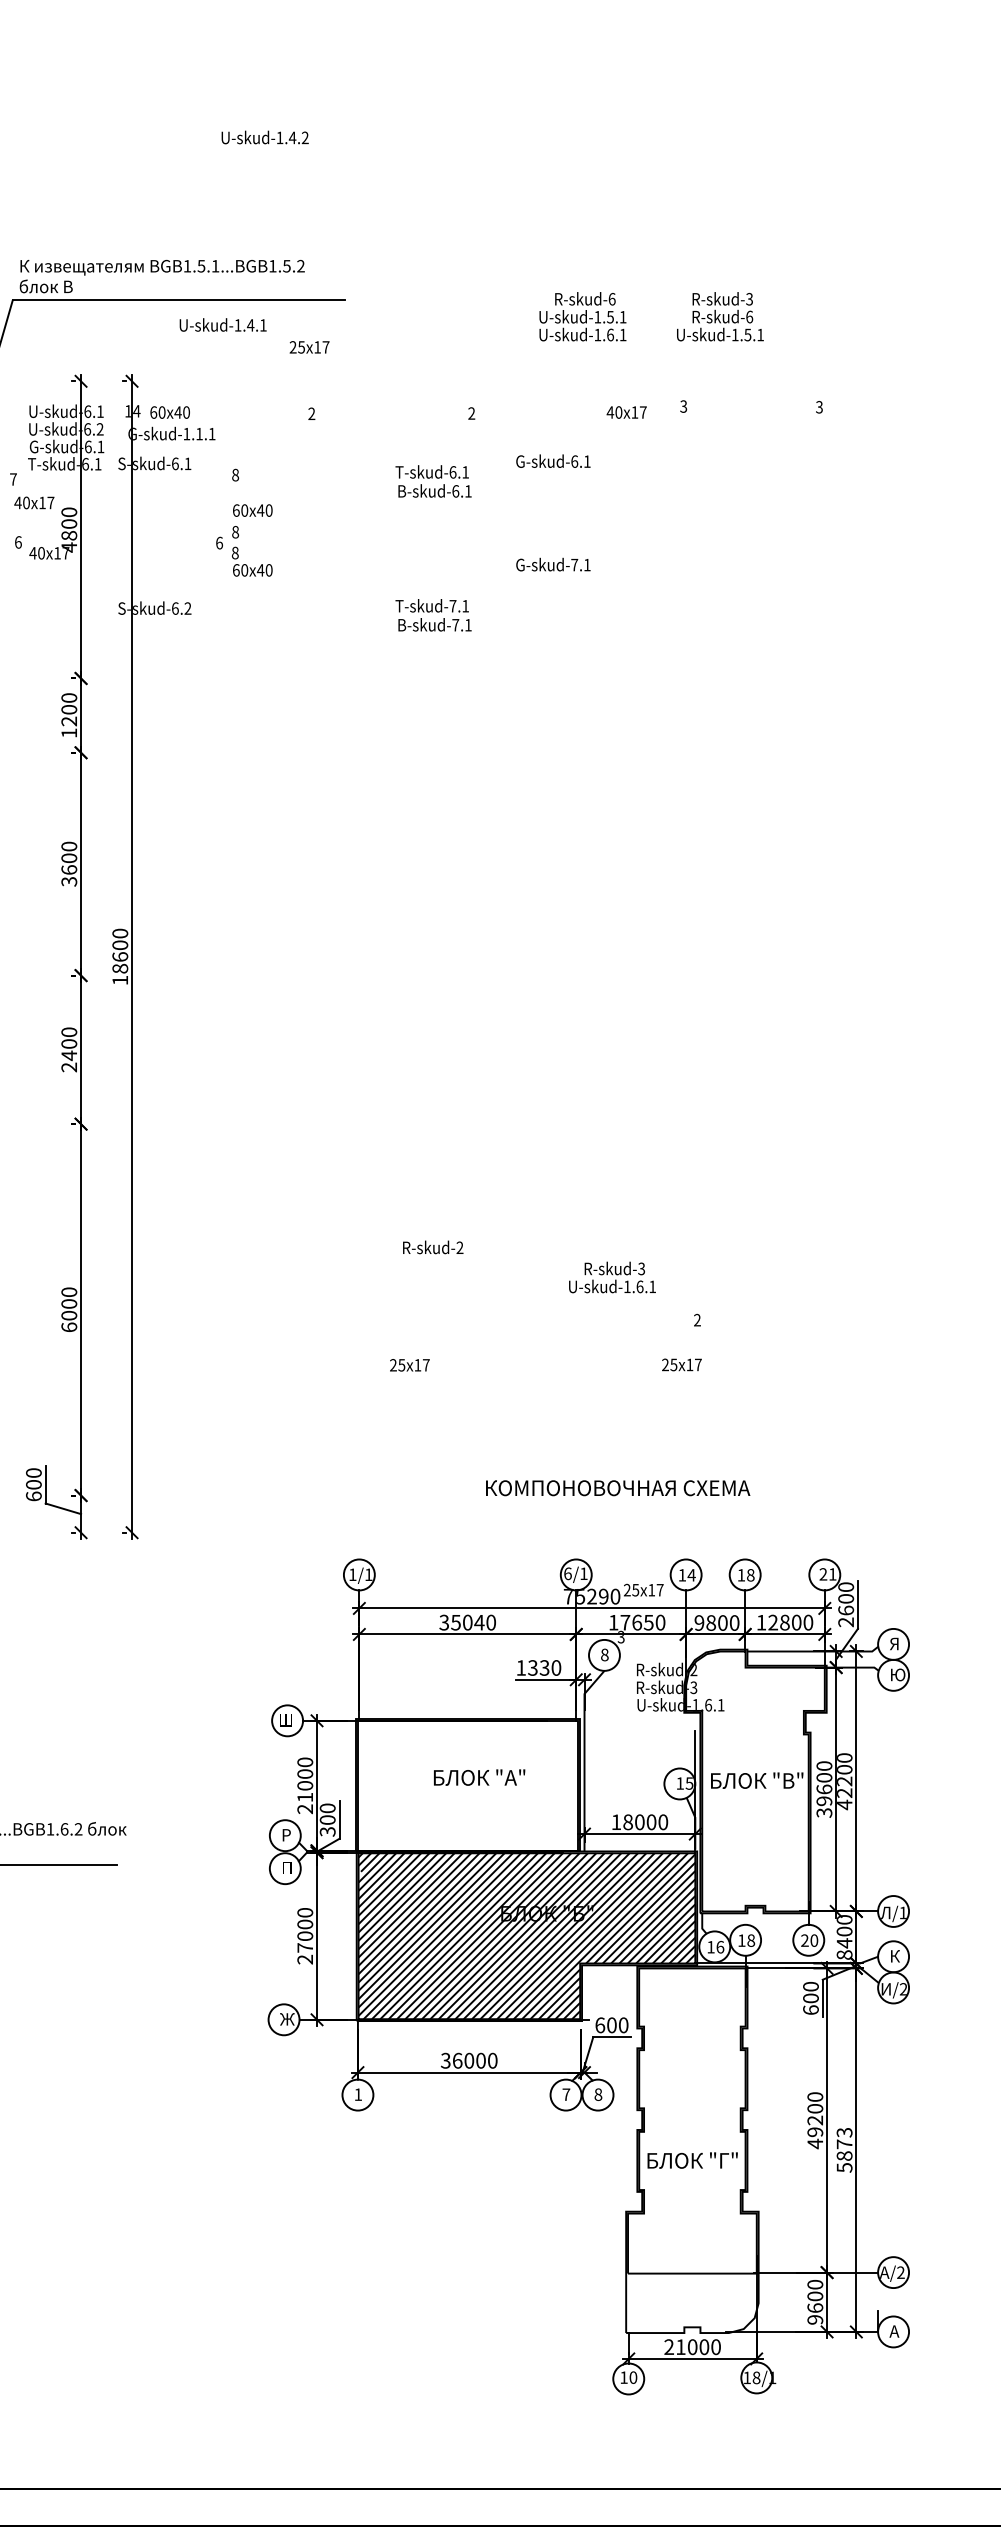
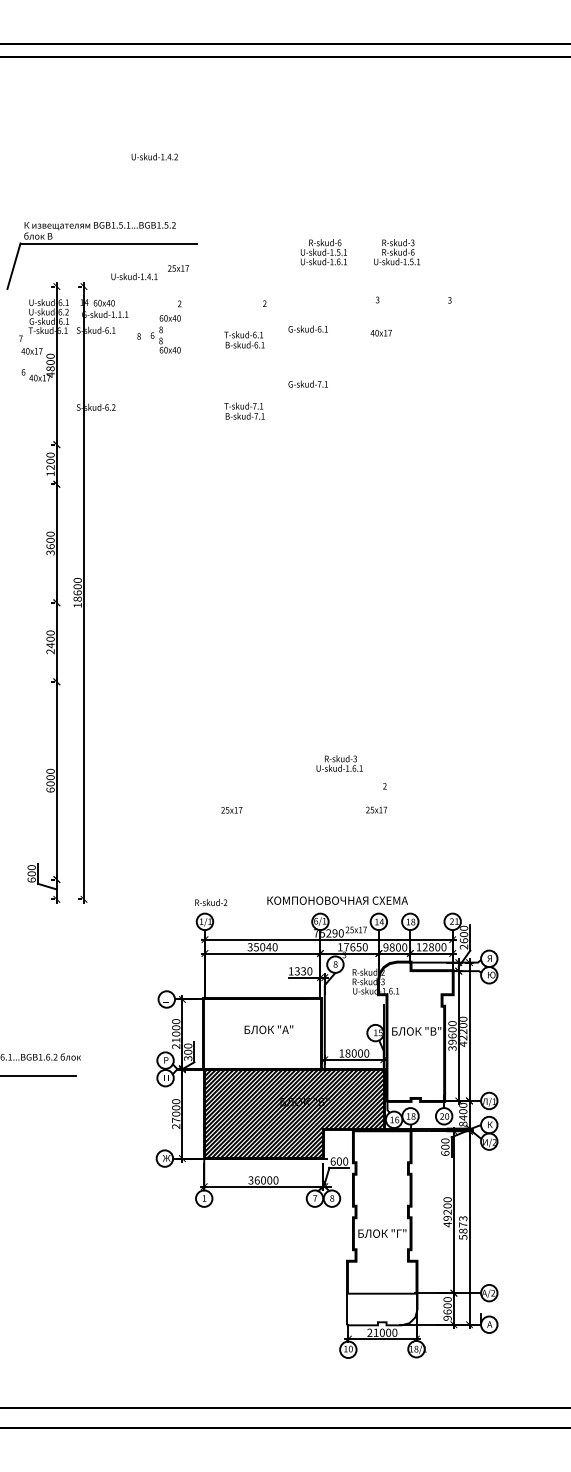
text: (223, 324) -> (134, 276), moved
text: (625, 411) -> (380, 332), moved
text: (243, 540) -> (165, 334), moved
text: (433, 1247) -> (211, 902), moved
text: (617, 1487) -> (337, 900), moved

